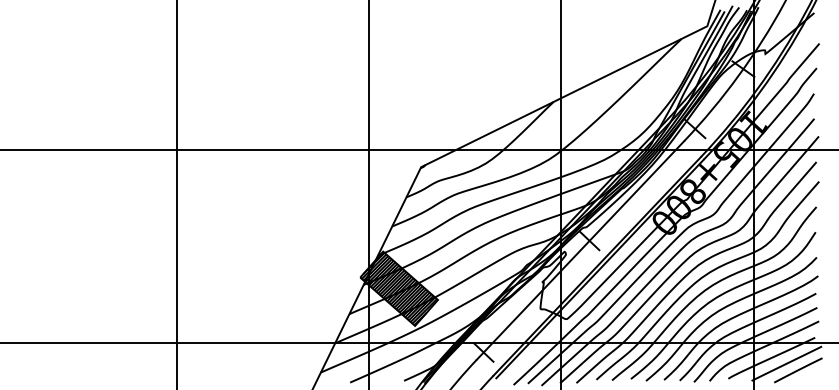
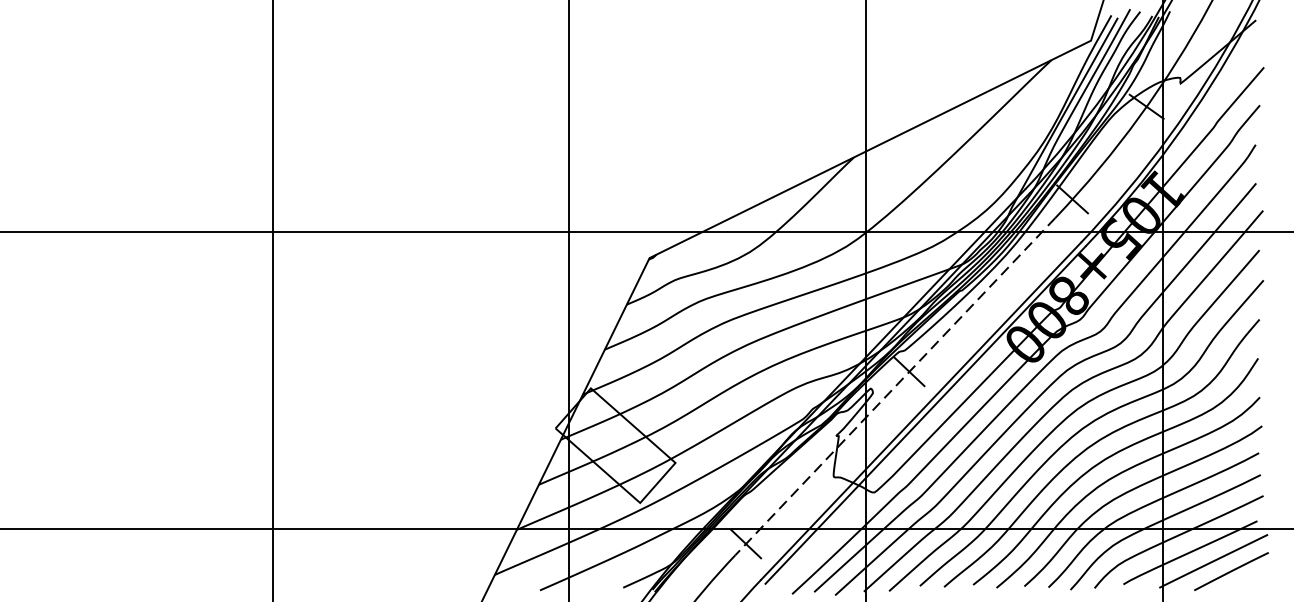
line: (580, 250) -> (895, 386), solid -> dashed
hatch: (399, 288) -> (616, 445), removed

